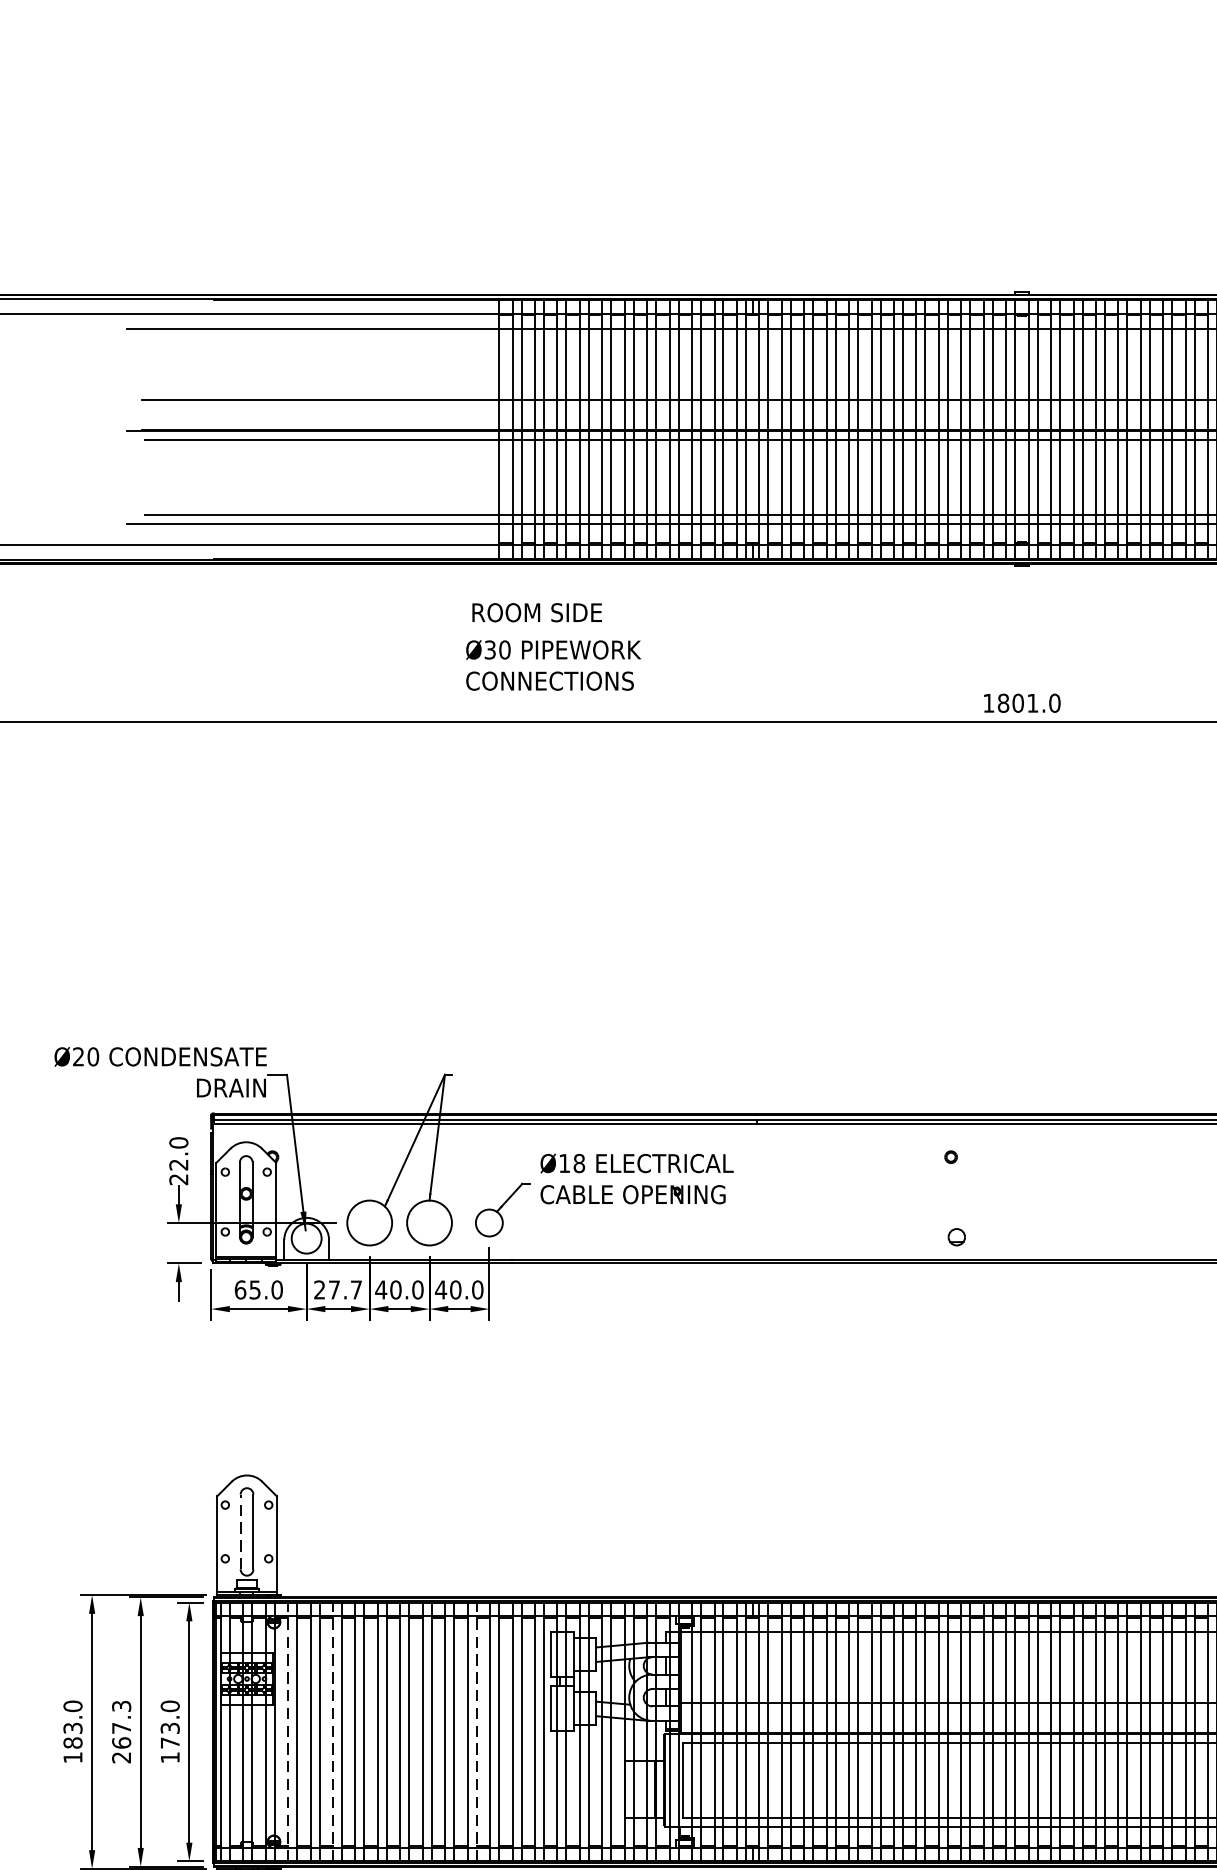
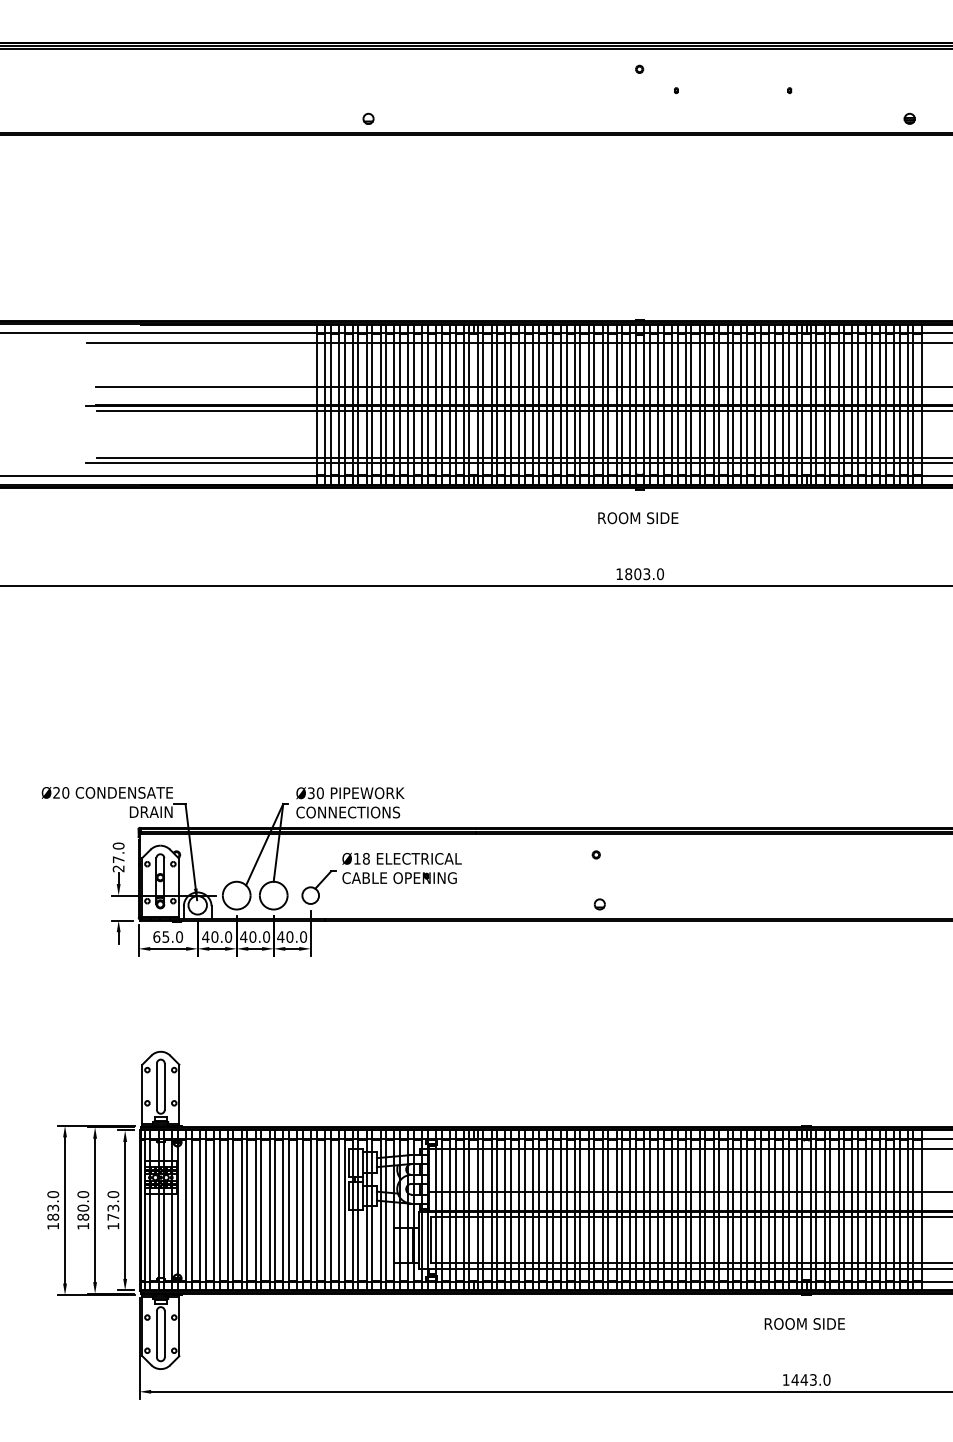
text: (537, 613) -> (638, 518), moved
text: (553, 664) -> (350, 802), moved
text: (1032, 703) -> (646, 574), 1801.0 -> 1803.0
text: (178, 1164) -> (118, 859), 22.0 -> 27.0
text: (338, 1289) -> (217, 936), 27.7 -> 40.0
line: (239, 1531) -> (156, 1086), dashed -> solid
line: (288, 1730) -> (186, 1209), dashed -> solid
line: (333, 1730) -> (214, 1209), dashed -> solid
line: (476, 1730) -> (302, 1209), dashed -> solid
text: (121, 1732) -> (83, 1210), 267.3 -> 180.0

